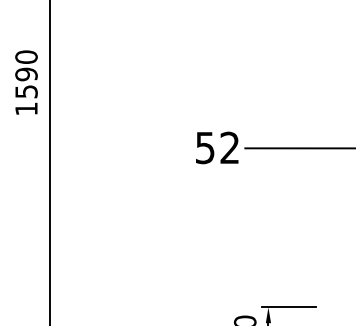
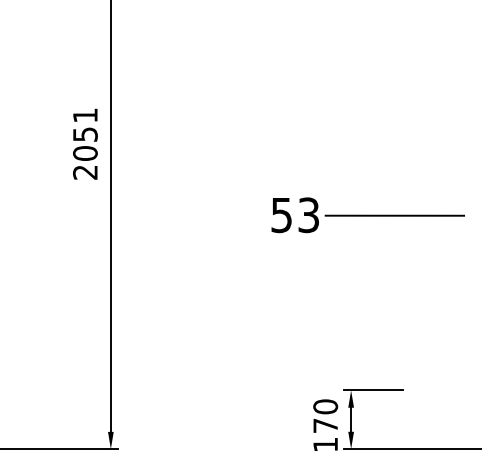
text: (26, 82) -> (85, 143), 1590 -> 2051
text: (229, 148) -> (308, 215), 52 -> 53

